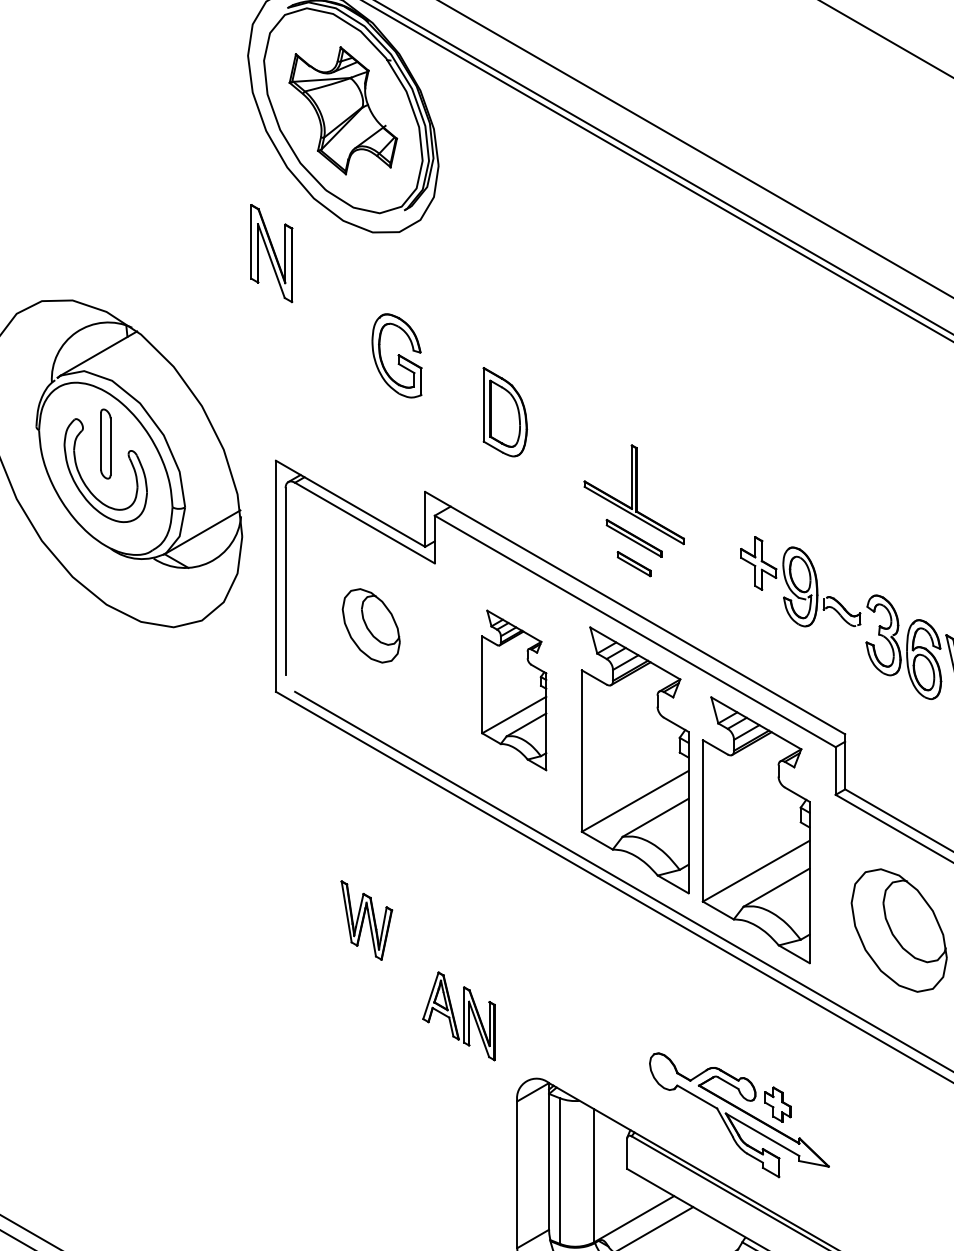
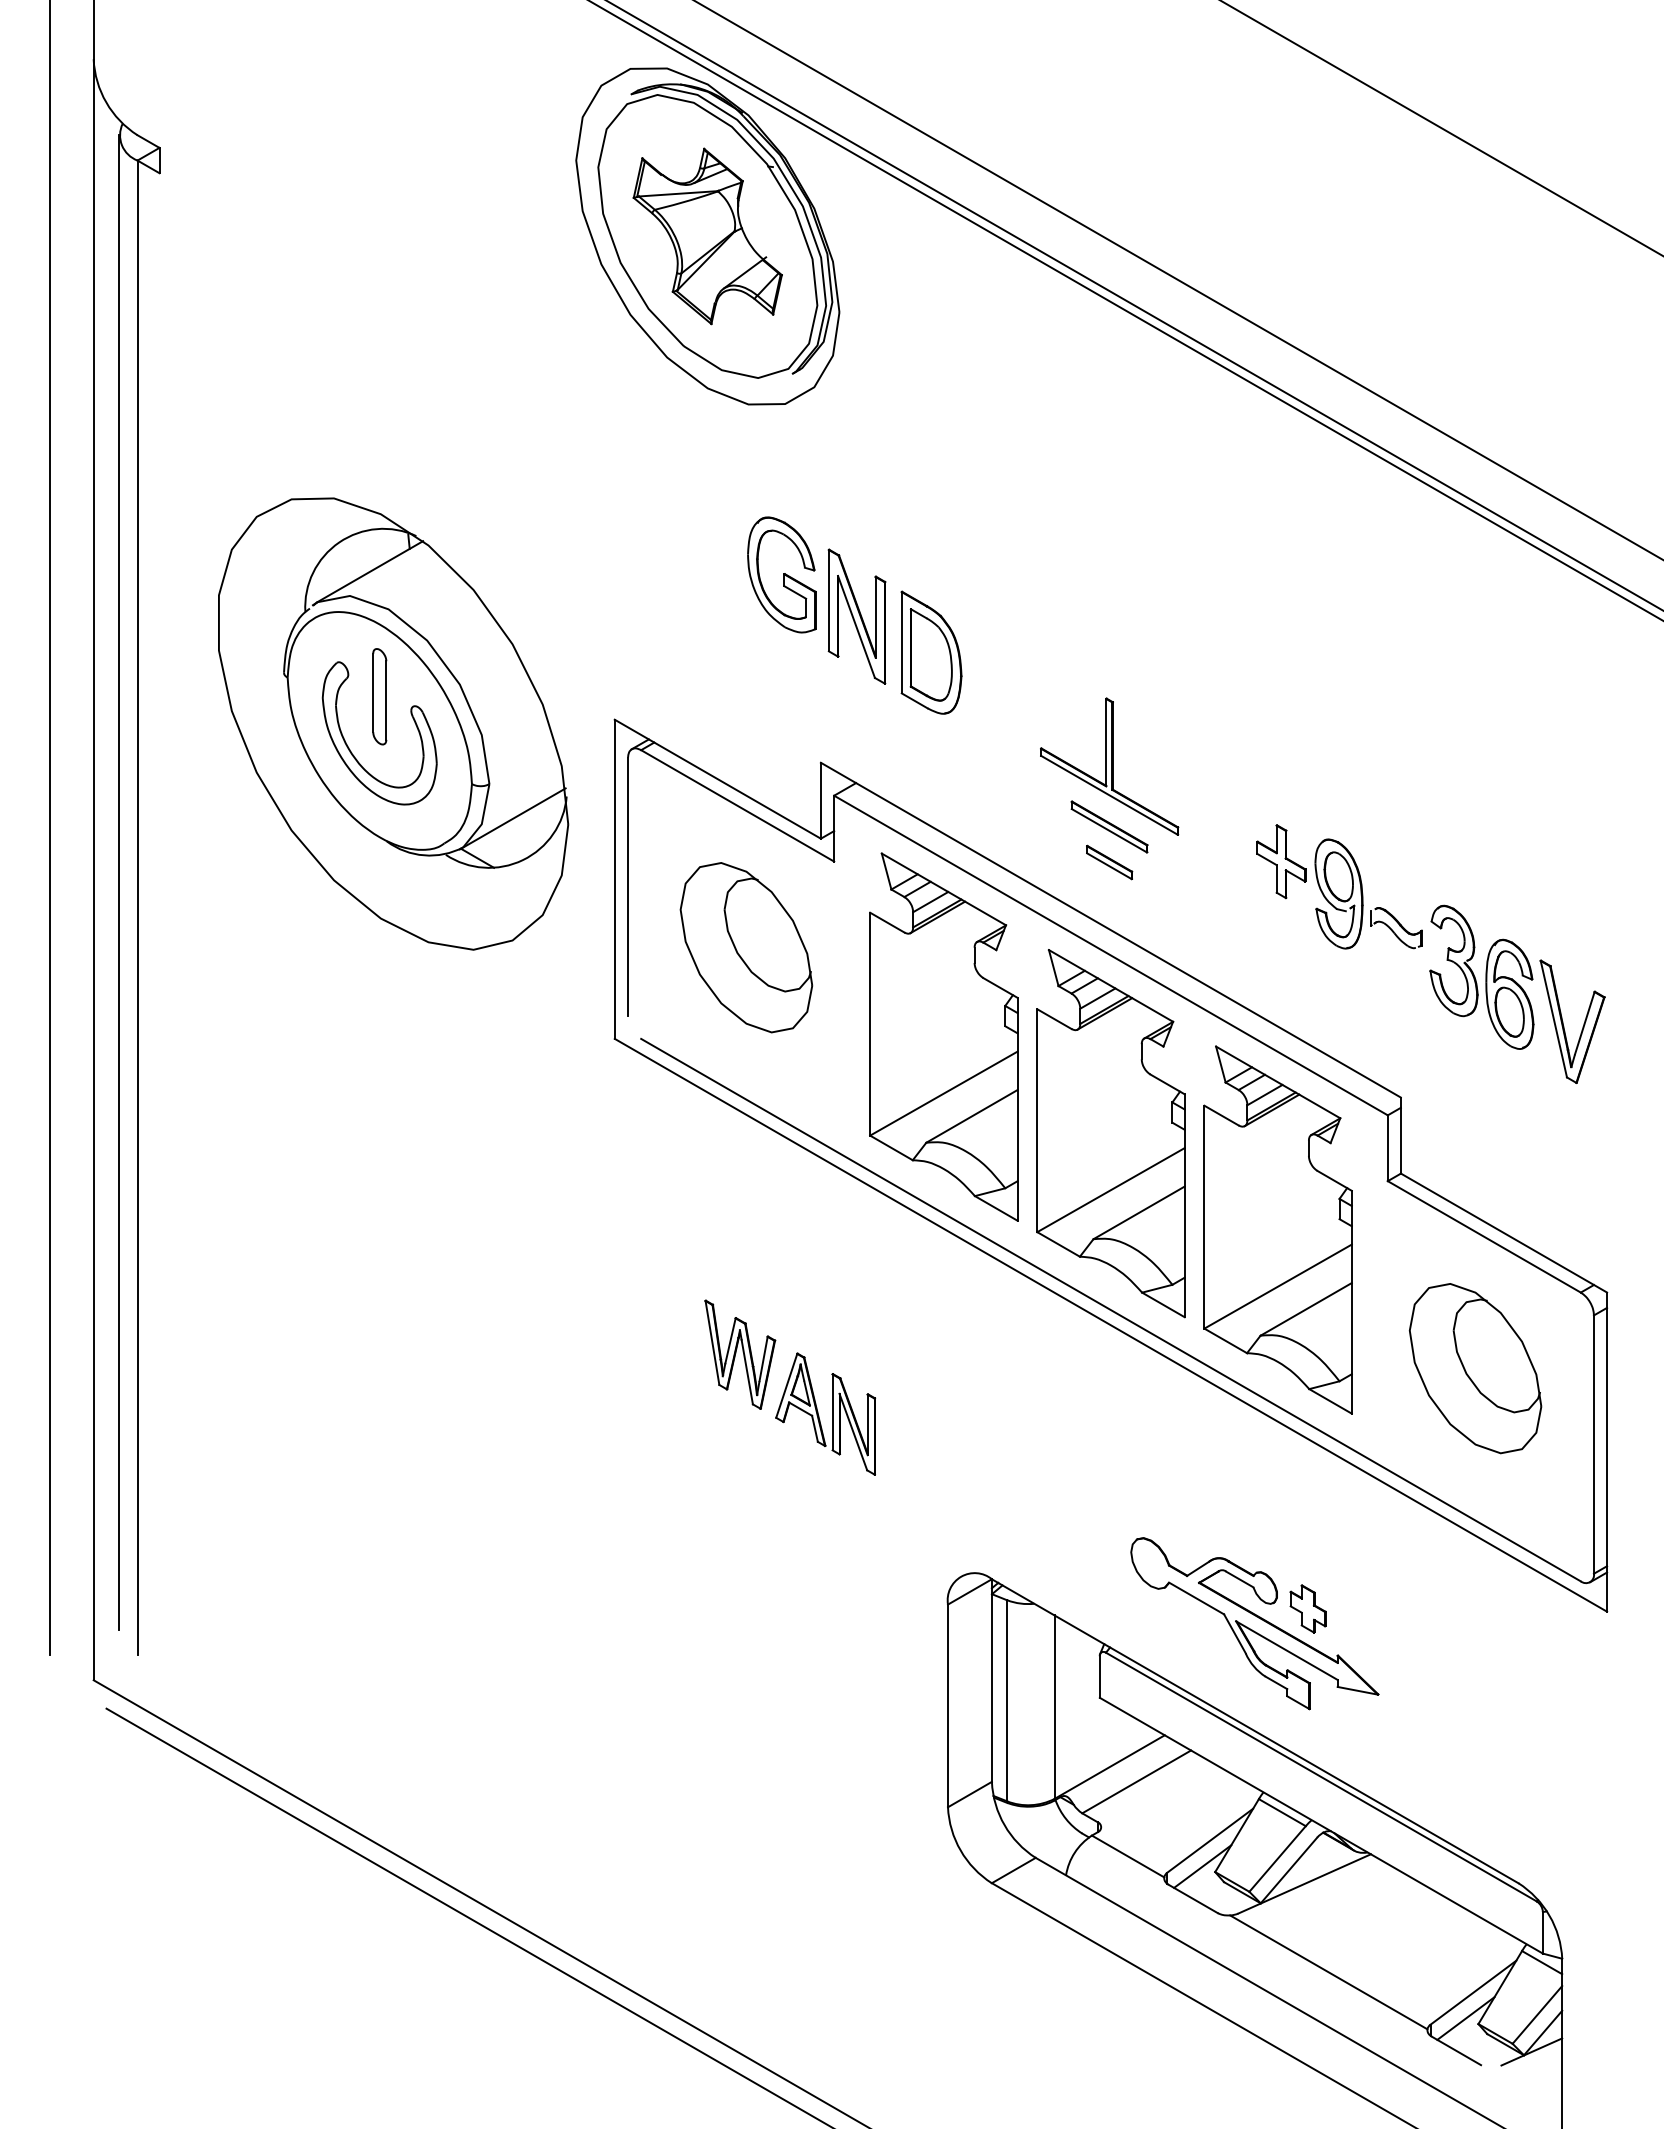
part: (271, 253) -> (856, 616), moved
part: (371, 625) -> (746, 947), size x1.67
part: (513, 690) -> (943, 1036), size x1.67
part: (454, 1017) -> (819, 1415), moved

